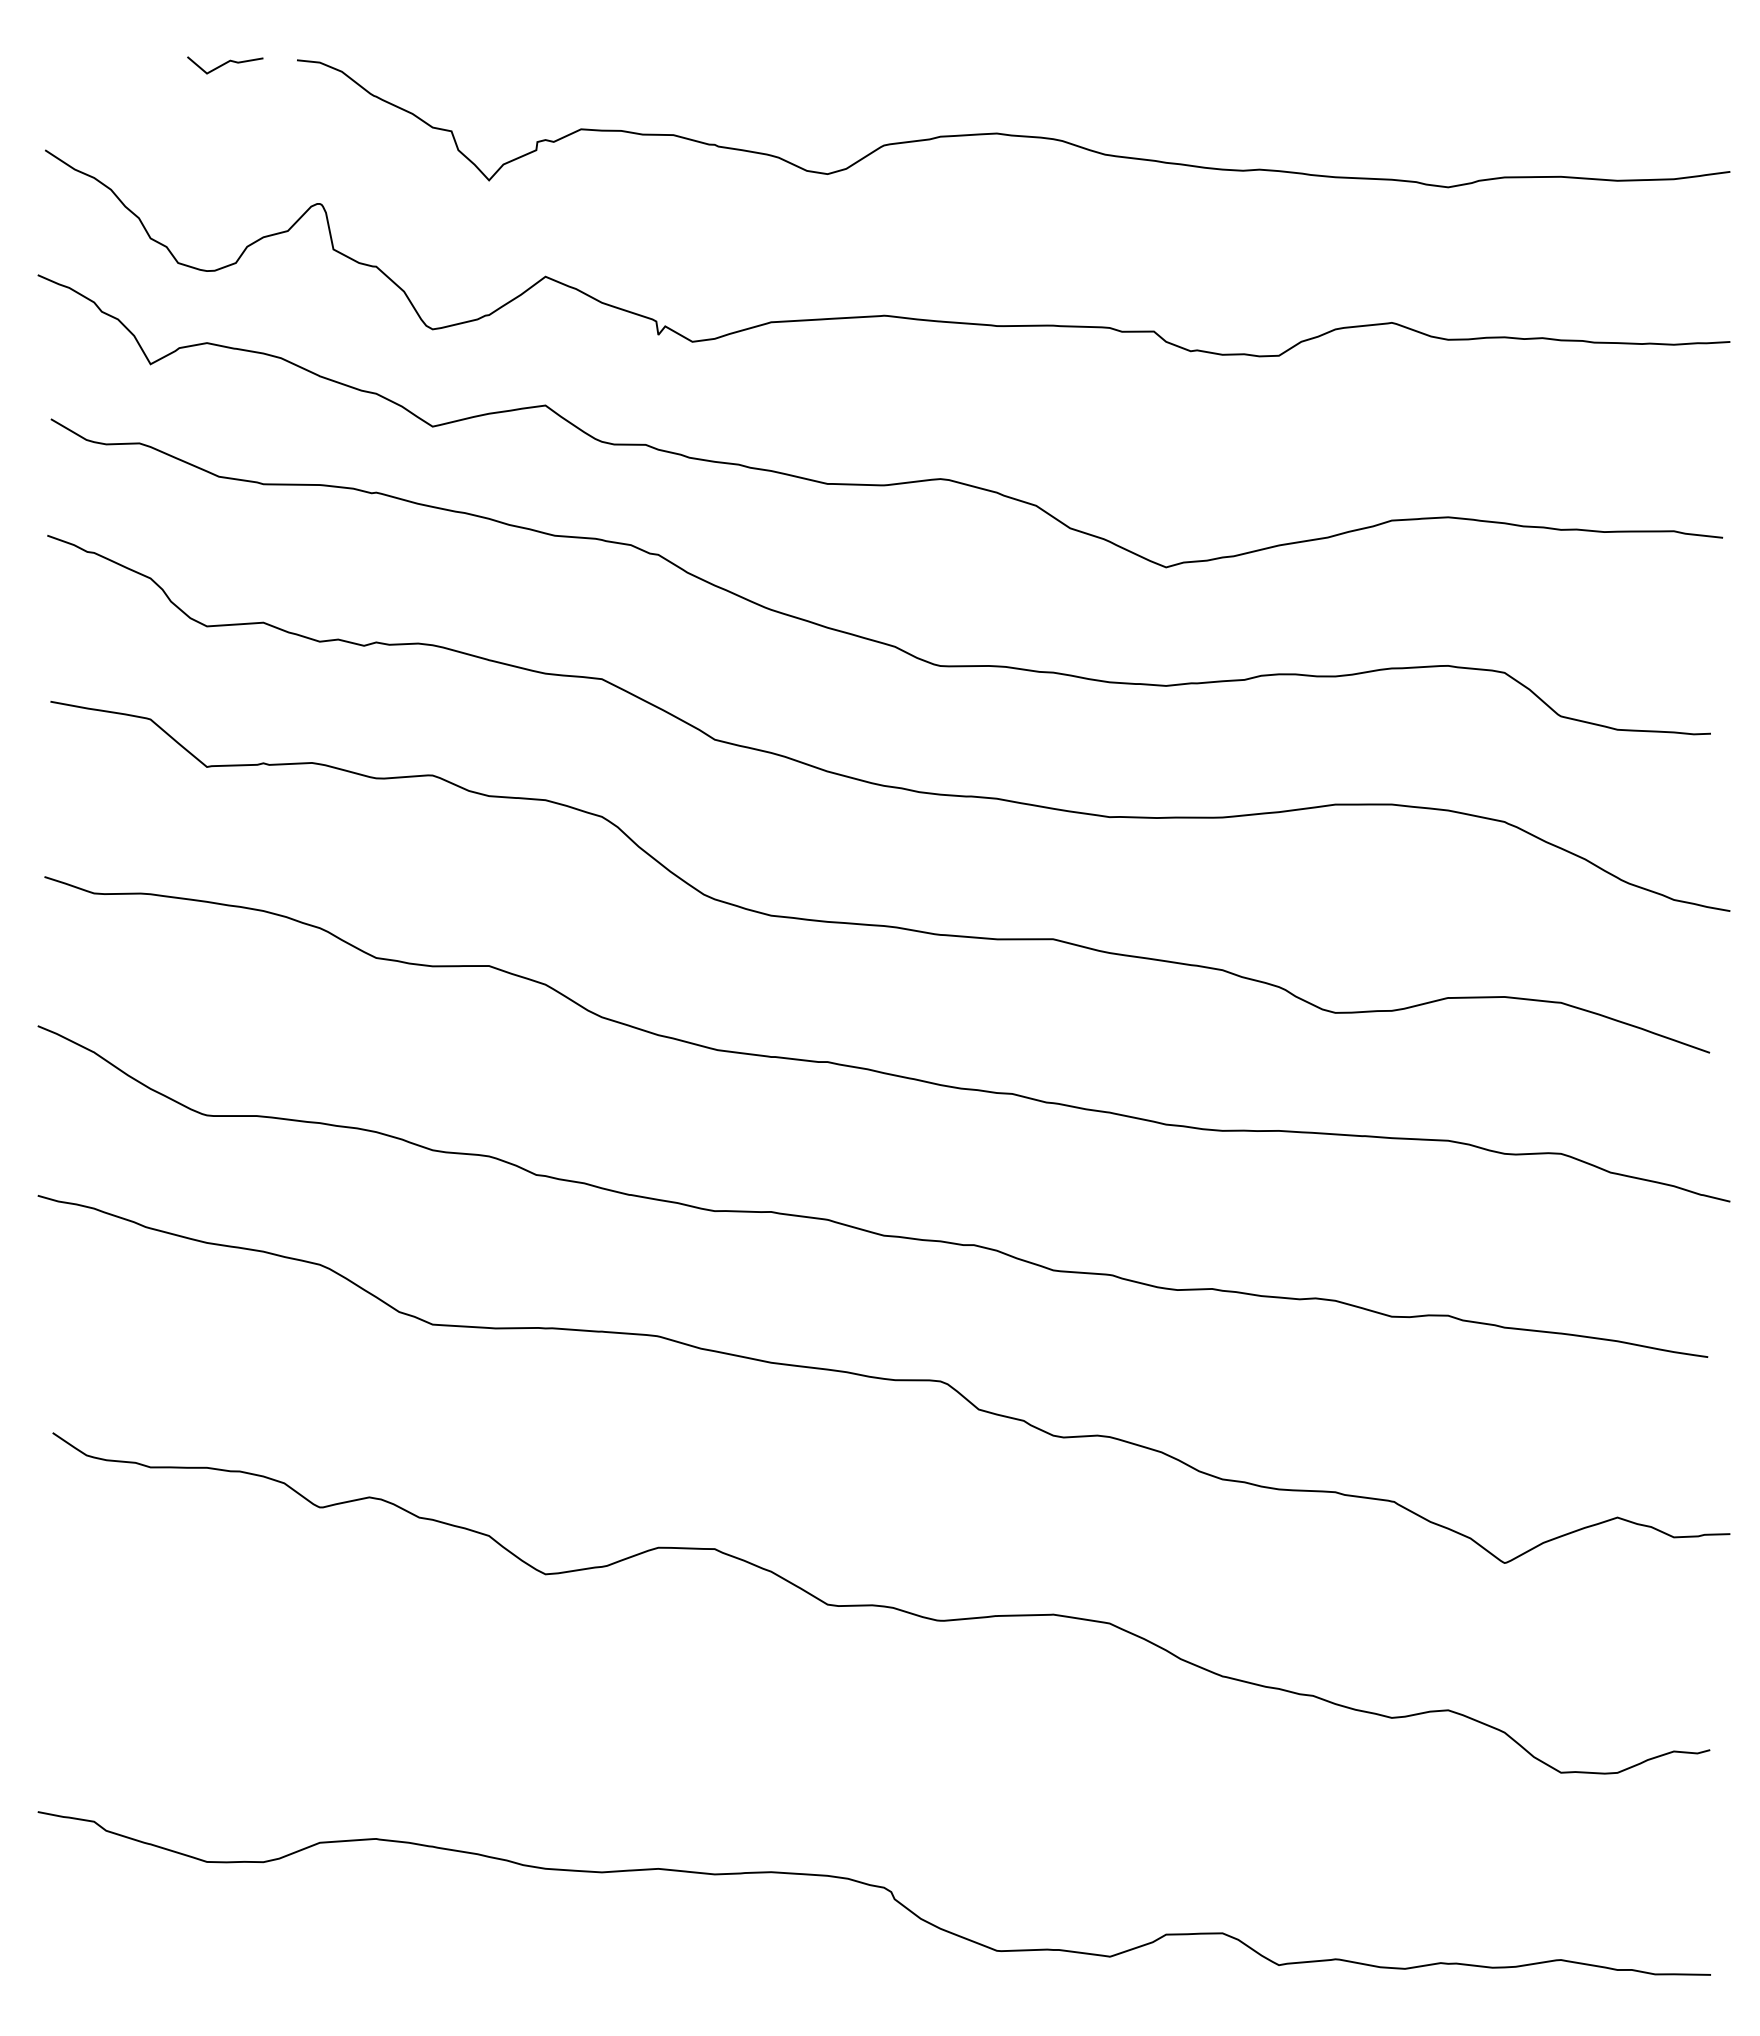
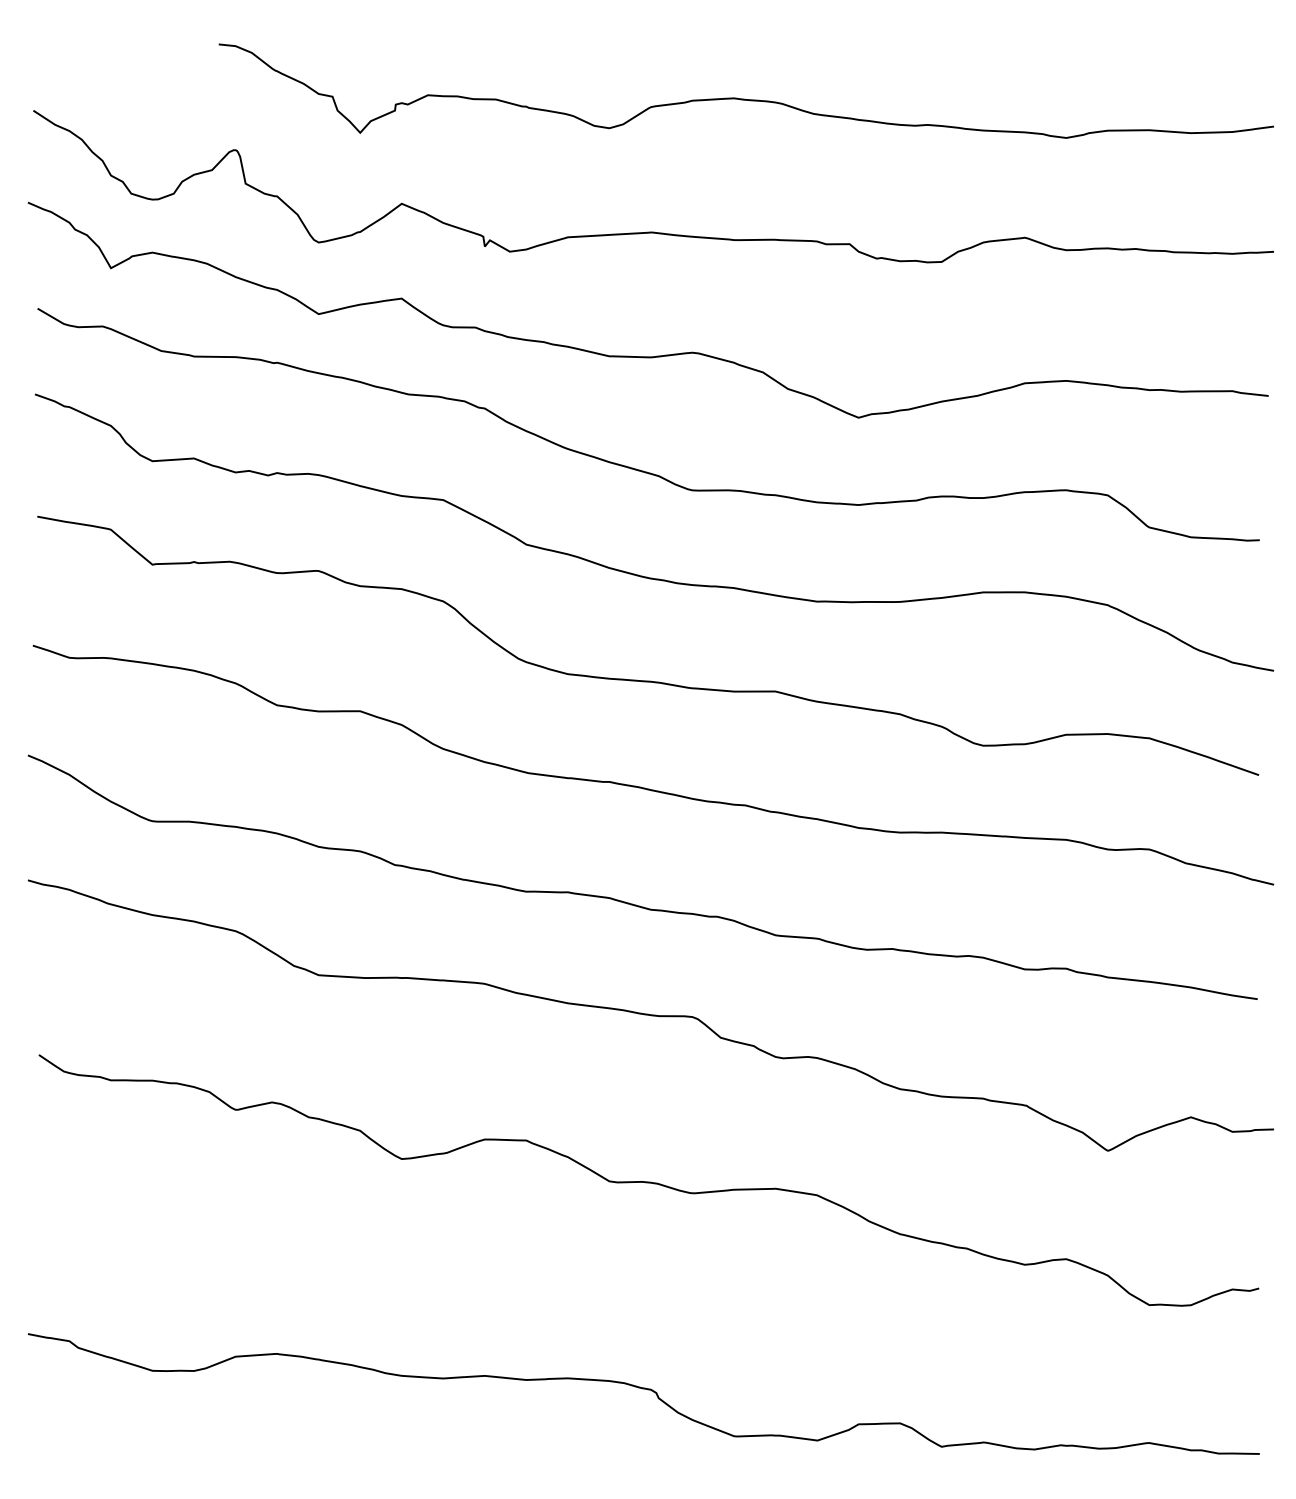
line: (225, 64) -> (166, 47), removed

